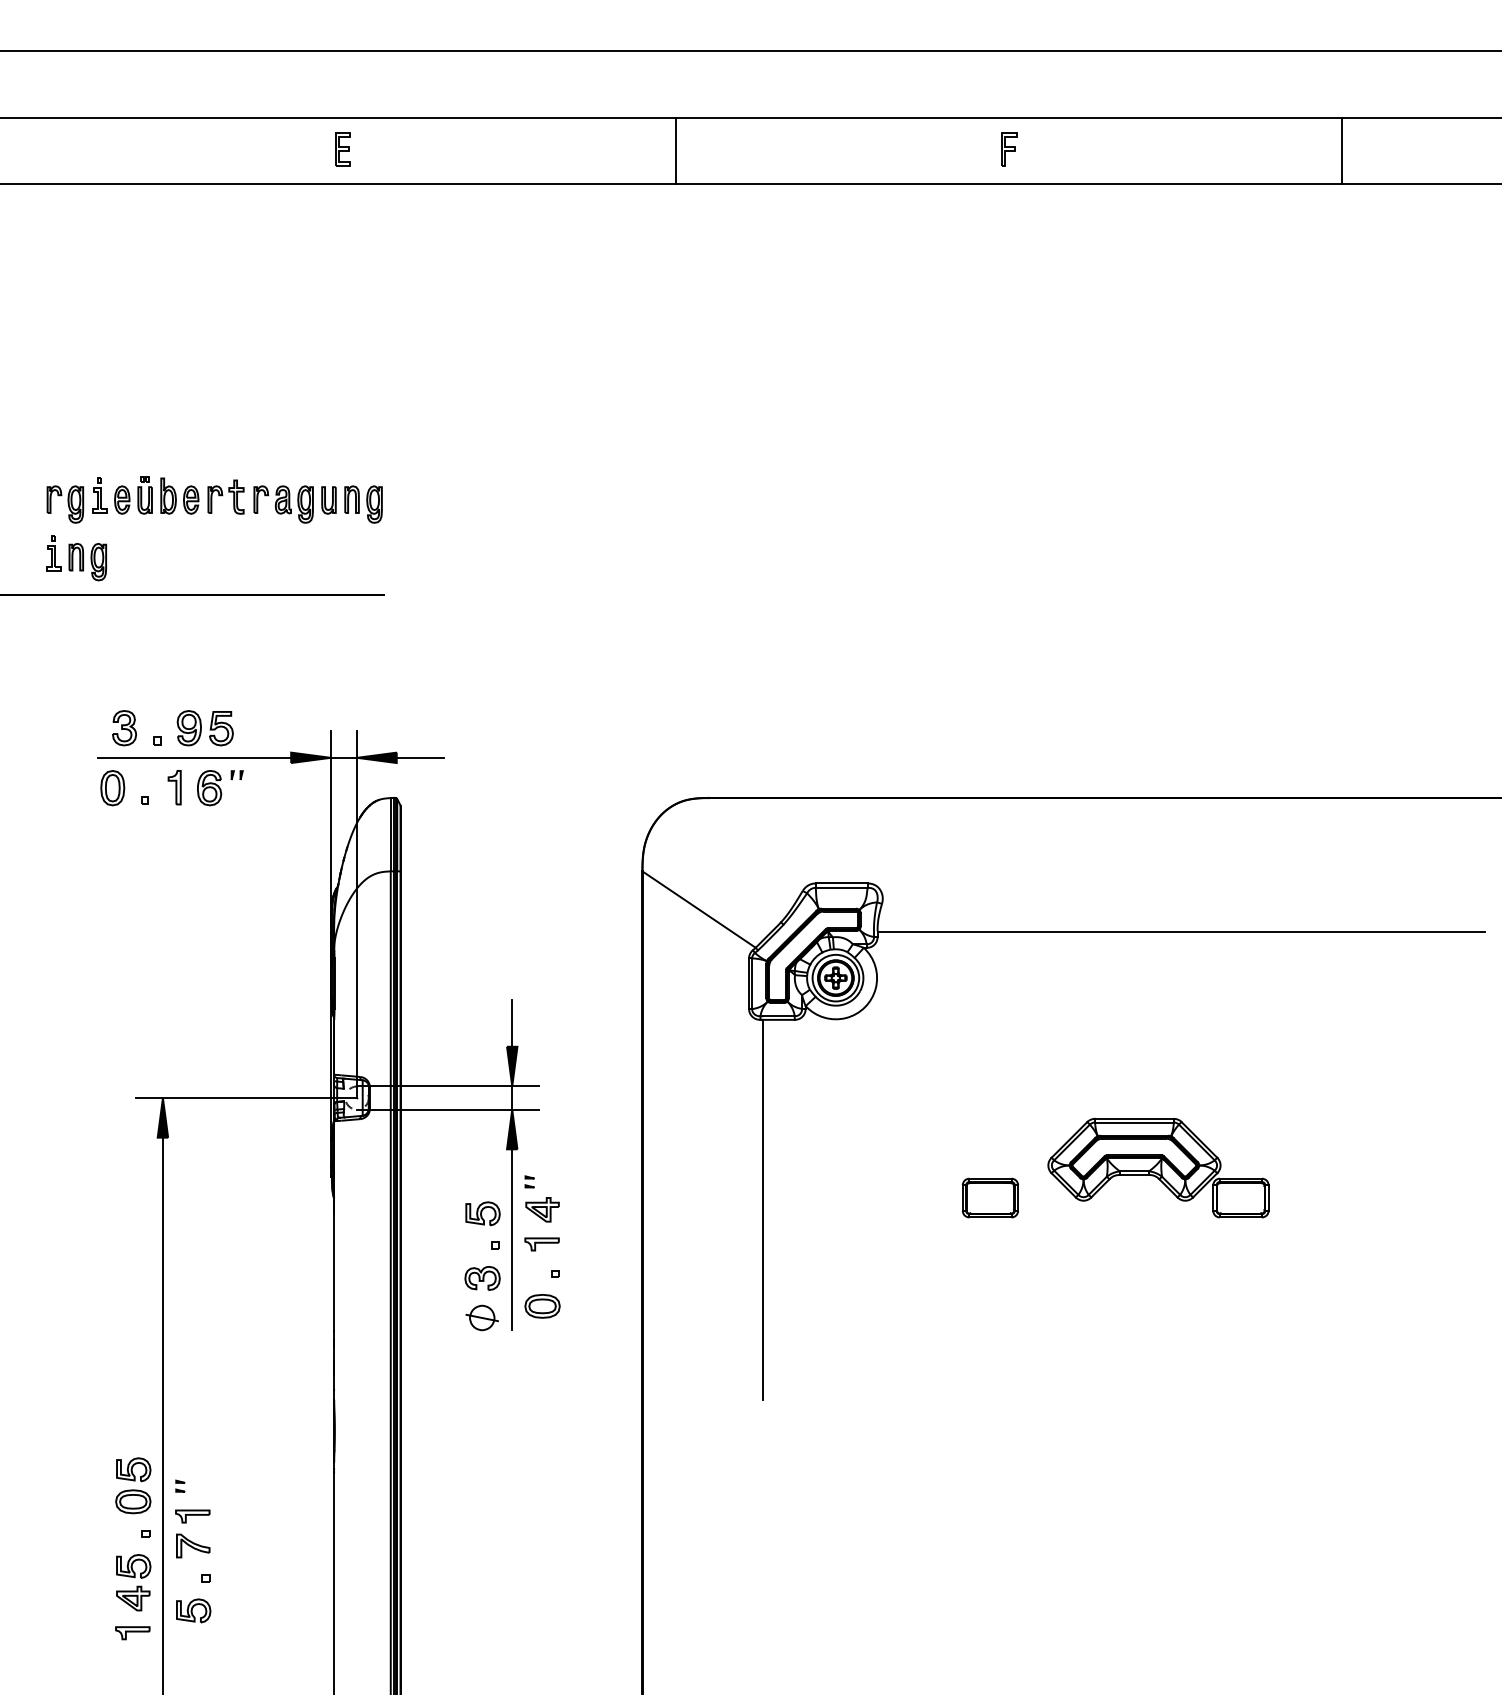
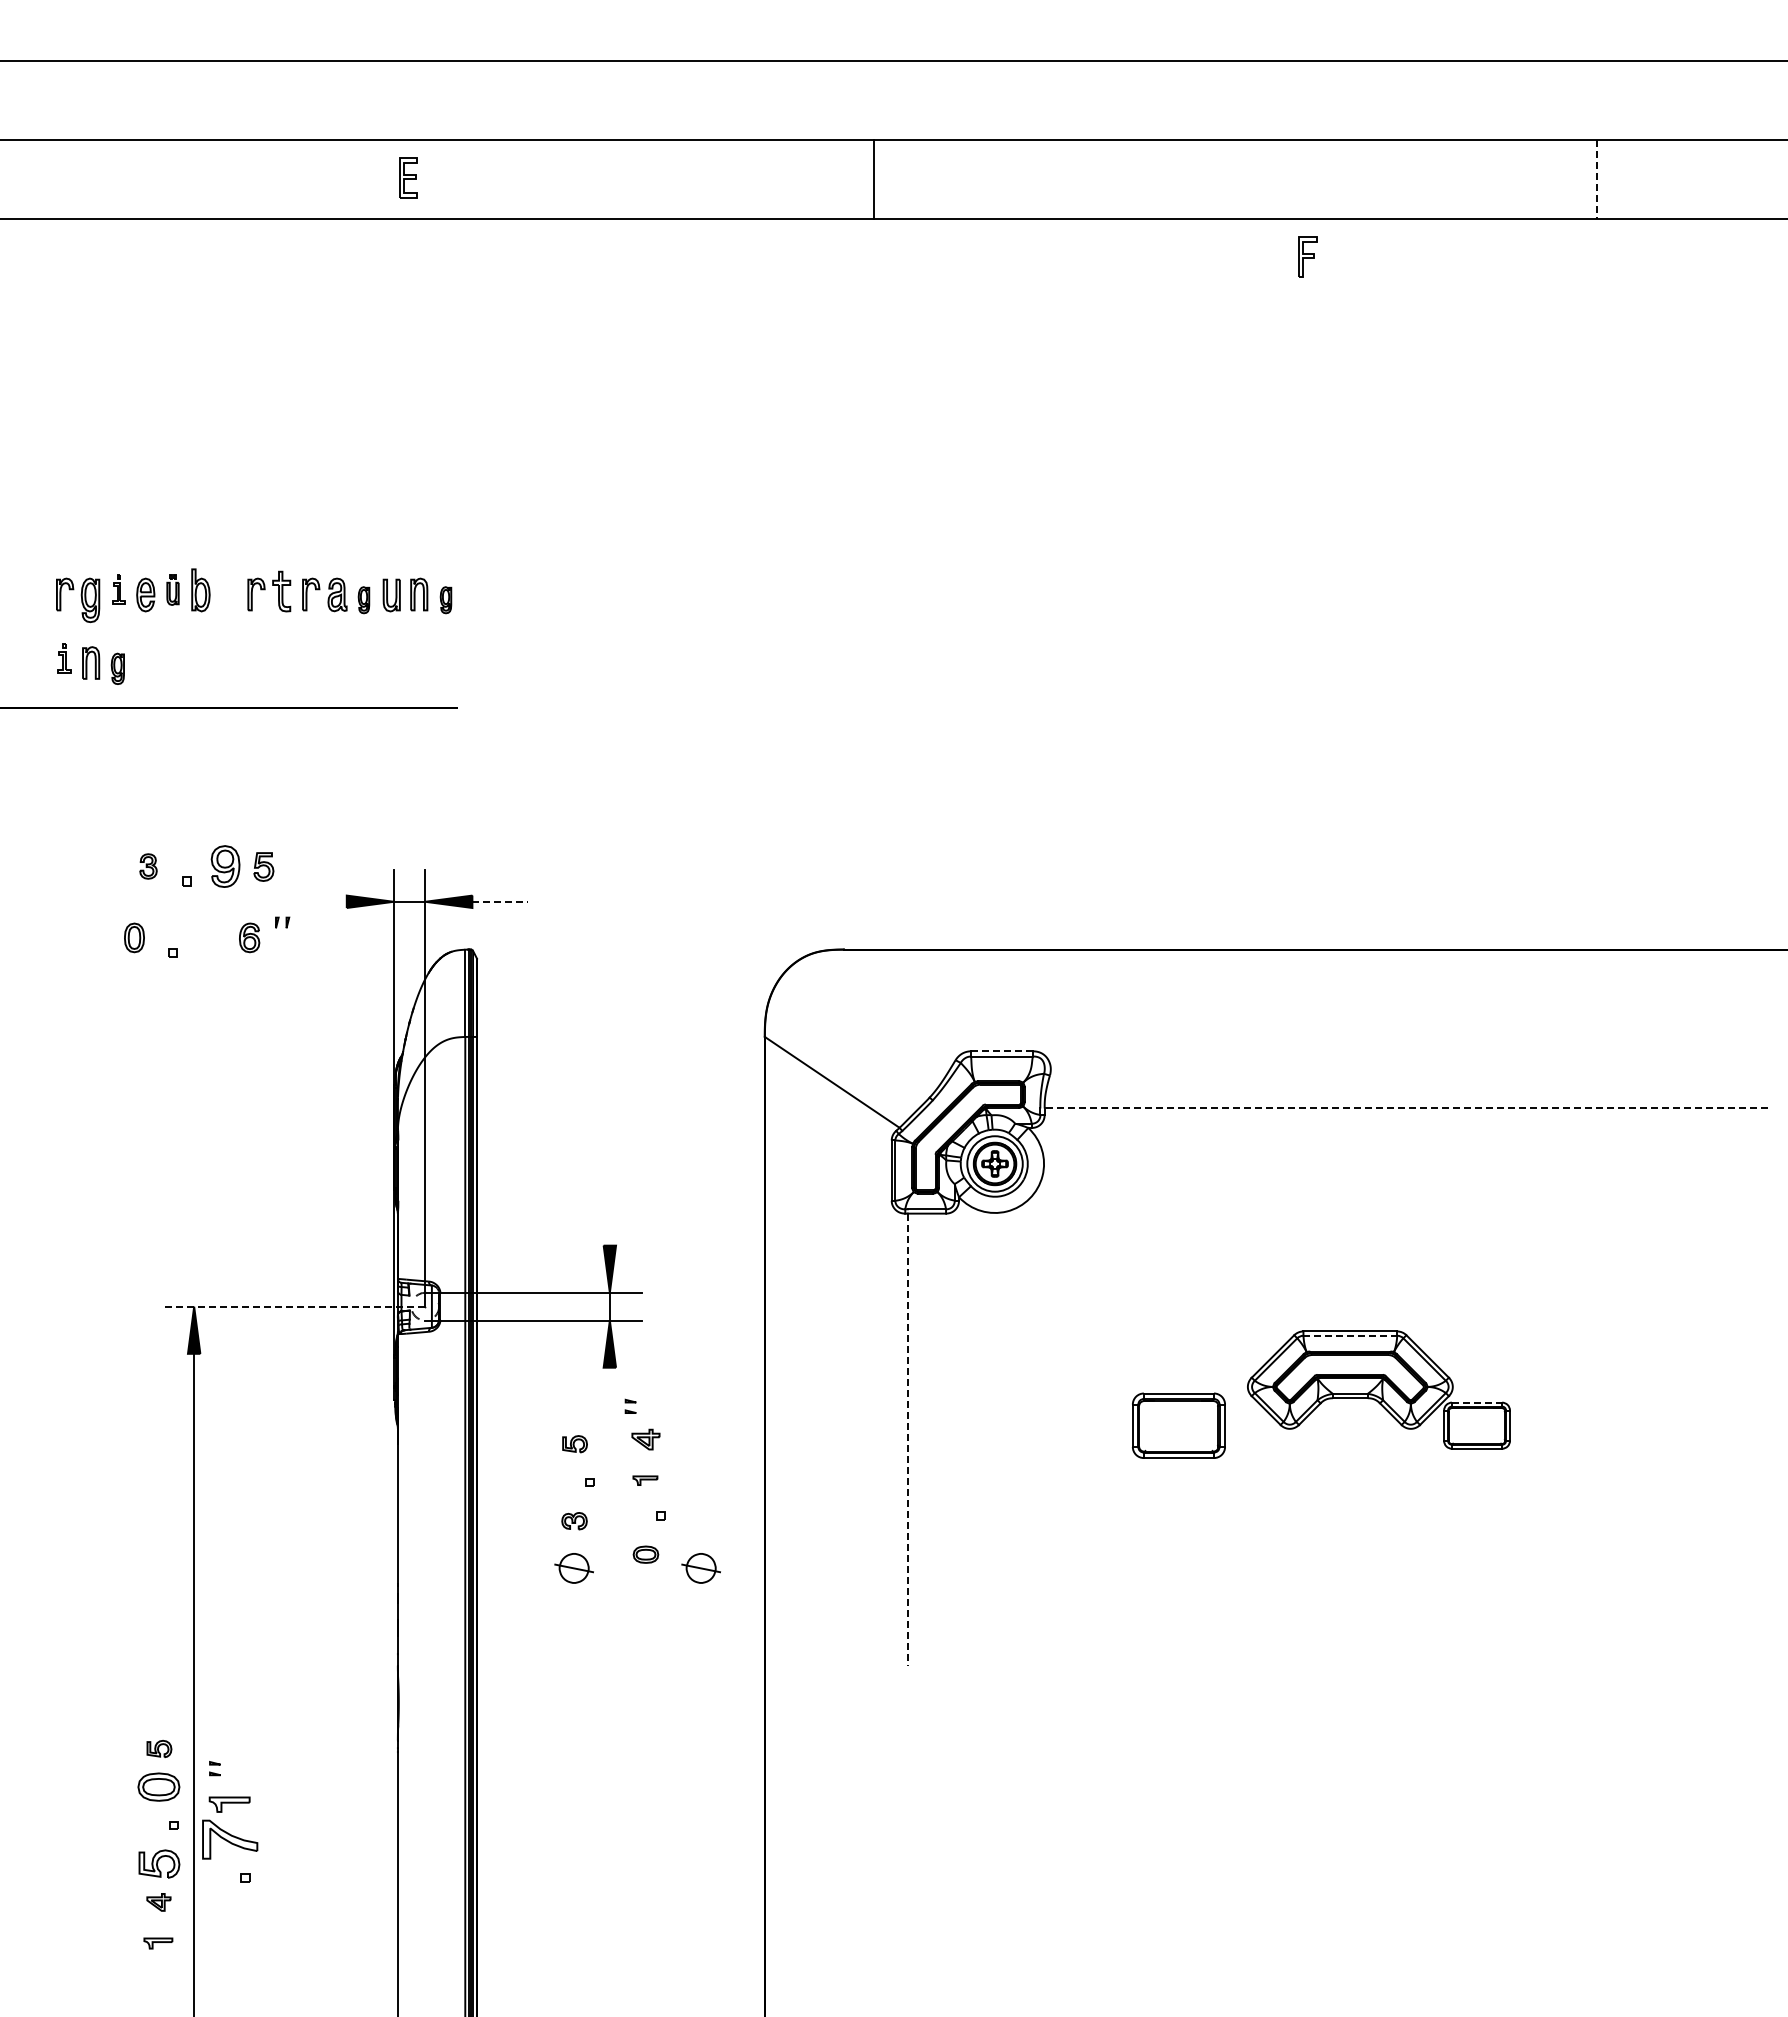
part: (1009, 149) -> (1307, 256), moved
line: (675, 150) -> (873, 179), moved
line: (1342, 150) -> (1597, 179), solid -> dashed
part: (99, 495) -> (118, 589), size x0.7
part: (144, 495) -> (172, 589), size x0.7
part: (190, 499) -> (227, 594), removed
part: (305, 503) -> (363, 599), size x0.6
part: (374, 503) -> (445, 599), size x0.6
part: (53, 553) -> (64, 658), size x0.7
part: (98, 561) -> (117, 668), size x0.7
part: (124, 728) -> (148, 866), size x0.6
part: (221, 728) -> (263, 866), size x0.7
line: (194, 757) -> (231, 901), removed
line: (420, 757) -> (500, 901), solid -> dashed
part: (112, 787) -> (134, 937), size x0.7
part: (174, 787) -> (208, 937), removed
part: (209, 787) -> (249, 937), size x0.7
line: (842, 883) -> (1002, 1051), solid -> dashed
line: (1180, 931) -> (1405, 1108), solid -> dashed
line: (511, 1023) -> (609, 1217), removed
line: (246, 1097) -> (293, 1306), solid -> dashed
line: (1134, 1122) -> (1350, 1335), solid -> dashed
line: (1241, 1178) -> (1477, 1402), solid -> dashed
part: (990, 1197) -> (1178, 1425), size x1.4
part: (542, 1209) -> (645, 1439), size x0.7
line: (762, 1210) -> (907, 1440), solid -> dashed
part: (482, 1213) -> (574, 1443), size x0.6
line: (511, 1239) -> (609, 1474), removed
part: (542, 1244) -> (645, 1480), size x0.6
part: (482, 1277) -> (574, 1520), size x0.6
part: (542, 1306) -> (645, 1554), size x0.6
part: (588, 1318) -> (700, 1568), added
part: (133, 1469) -> (159, 1748), size x0.6
part: (193, 1545) -> (230, 1839), size x1.4
part: (132, 1598) -> (158, 1902), size x0.6
part: (193, 1610) -> (230, 1916), removed
part: (132, 1633) -> (158, 1943), size x0.7

